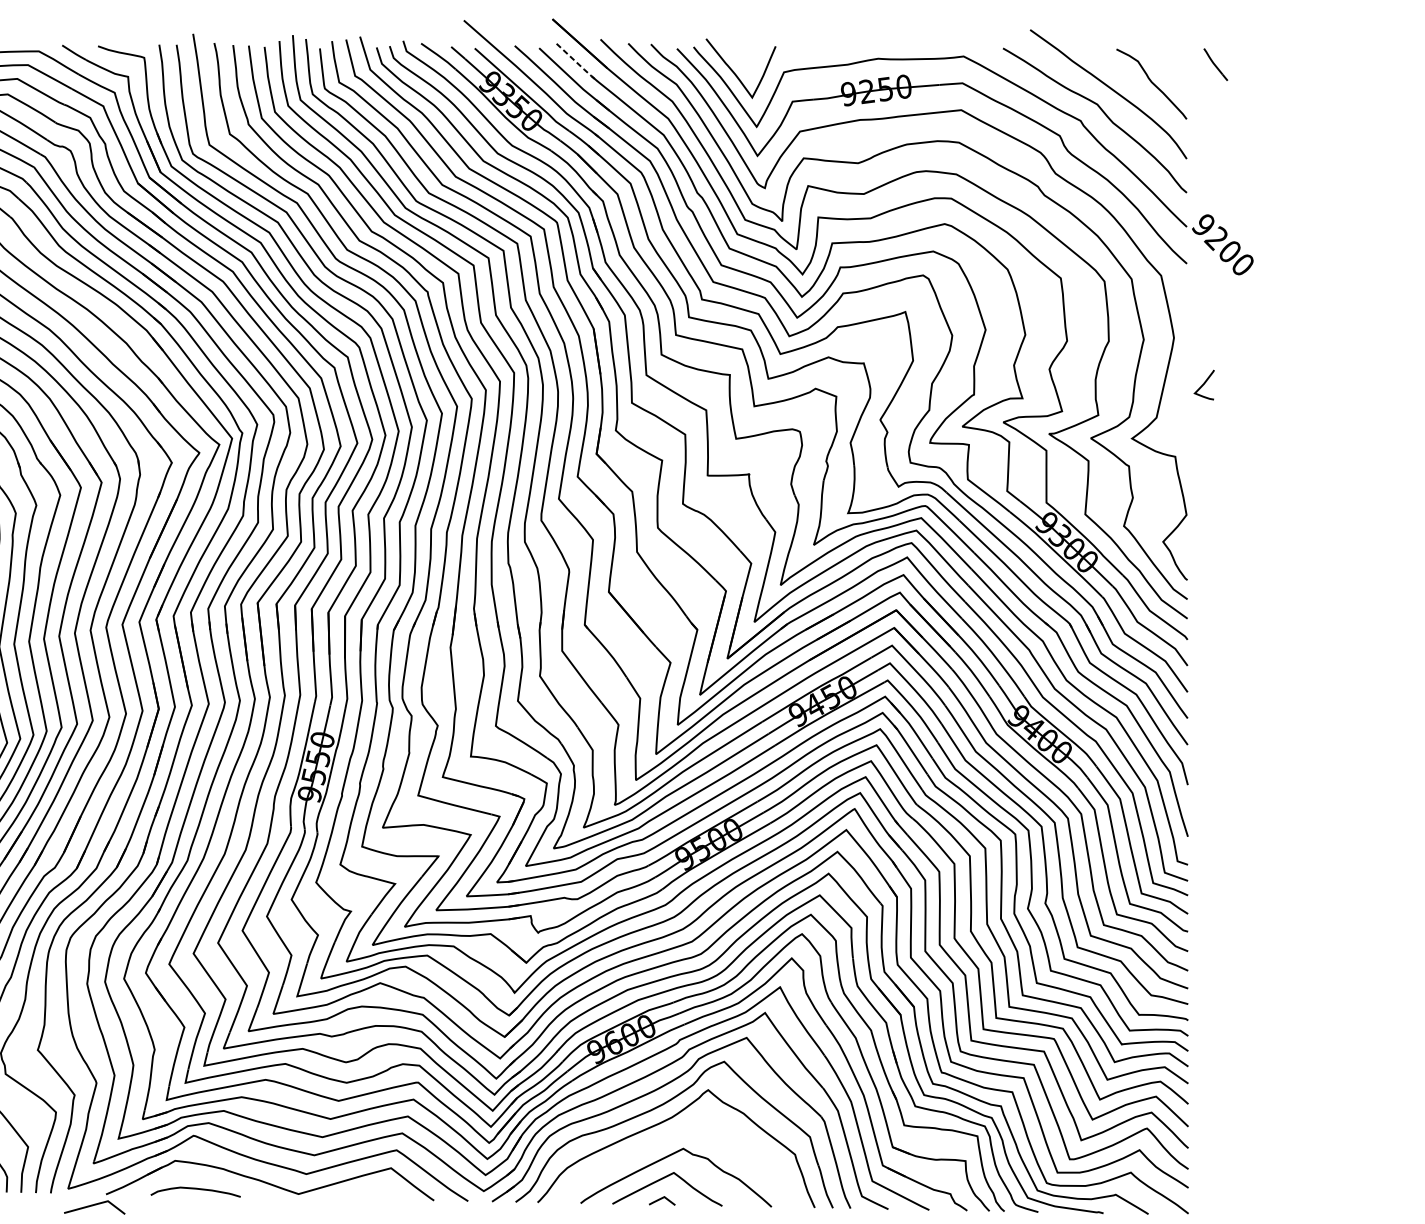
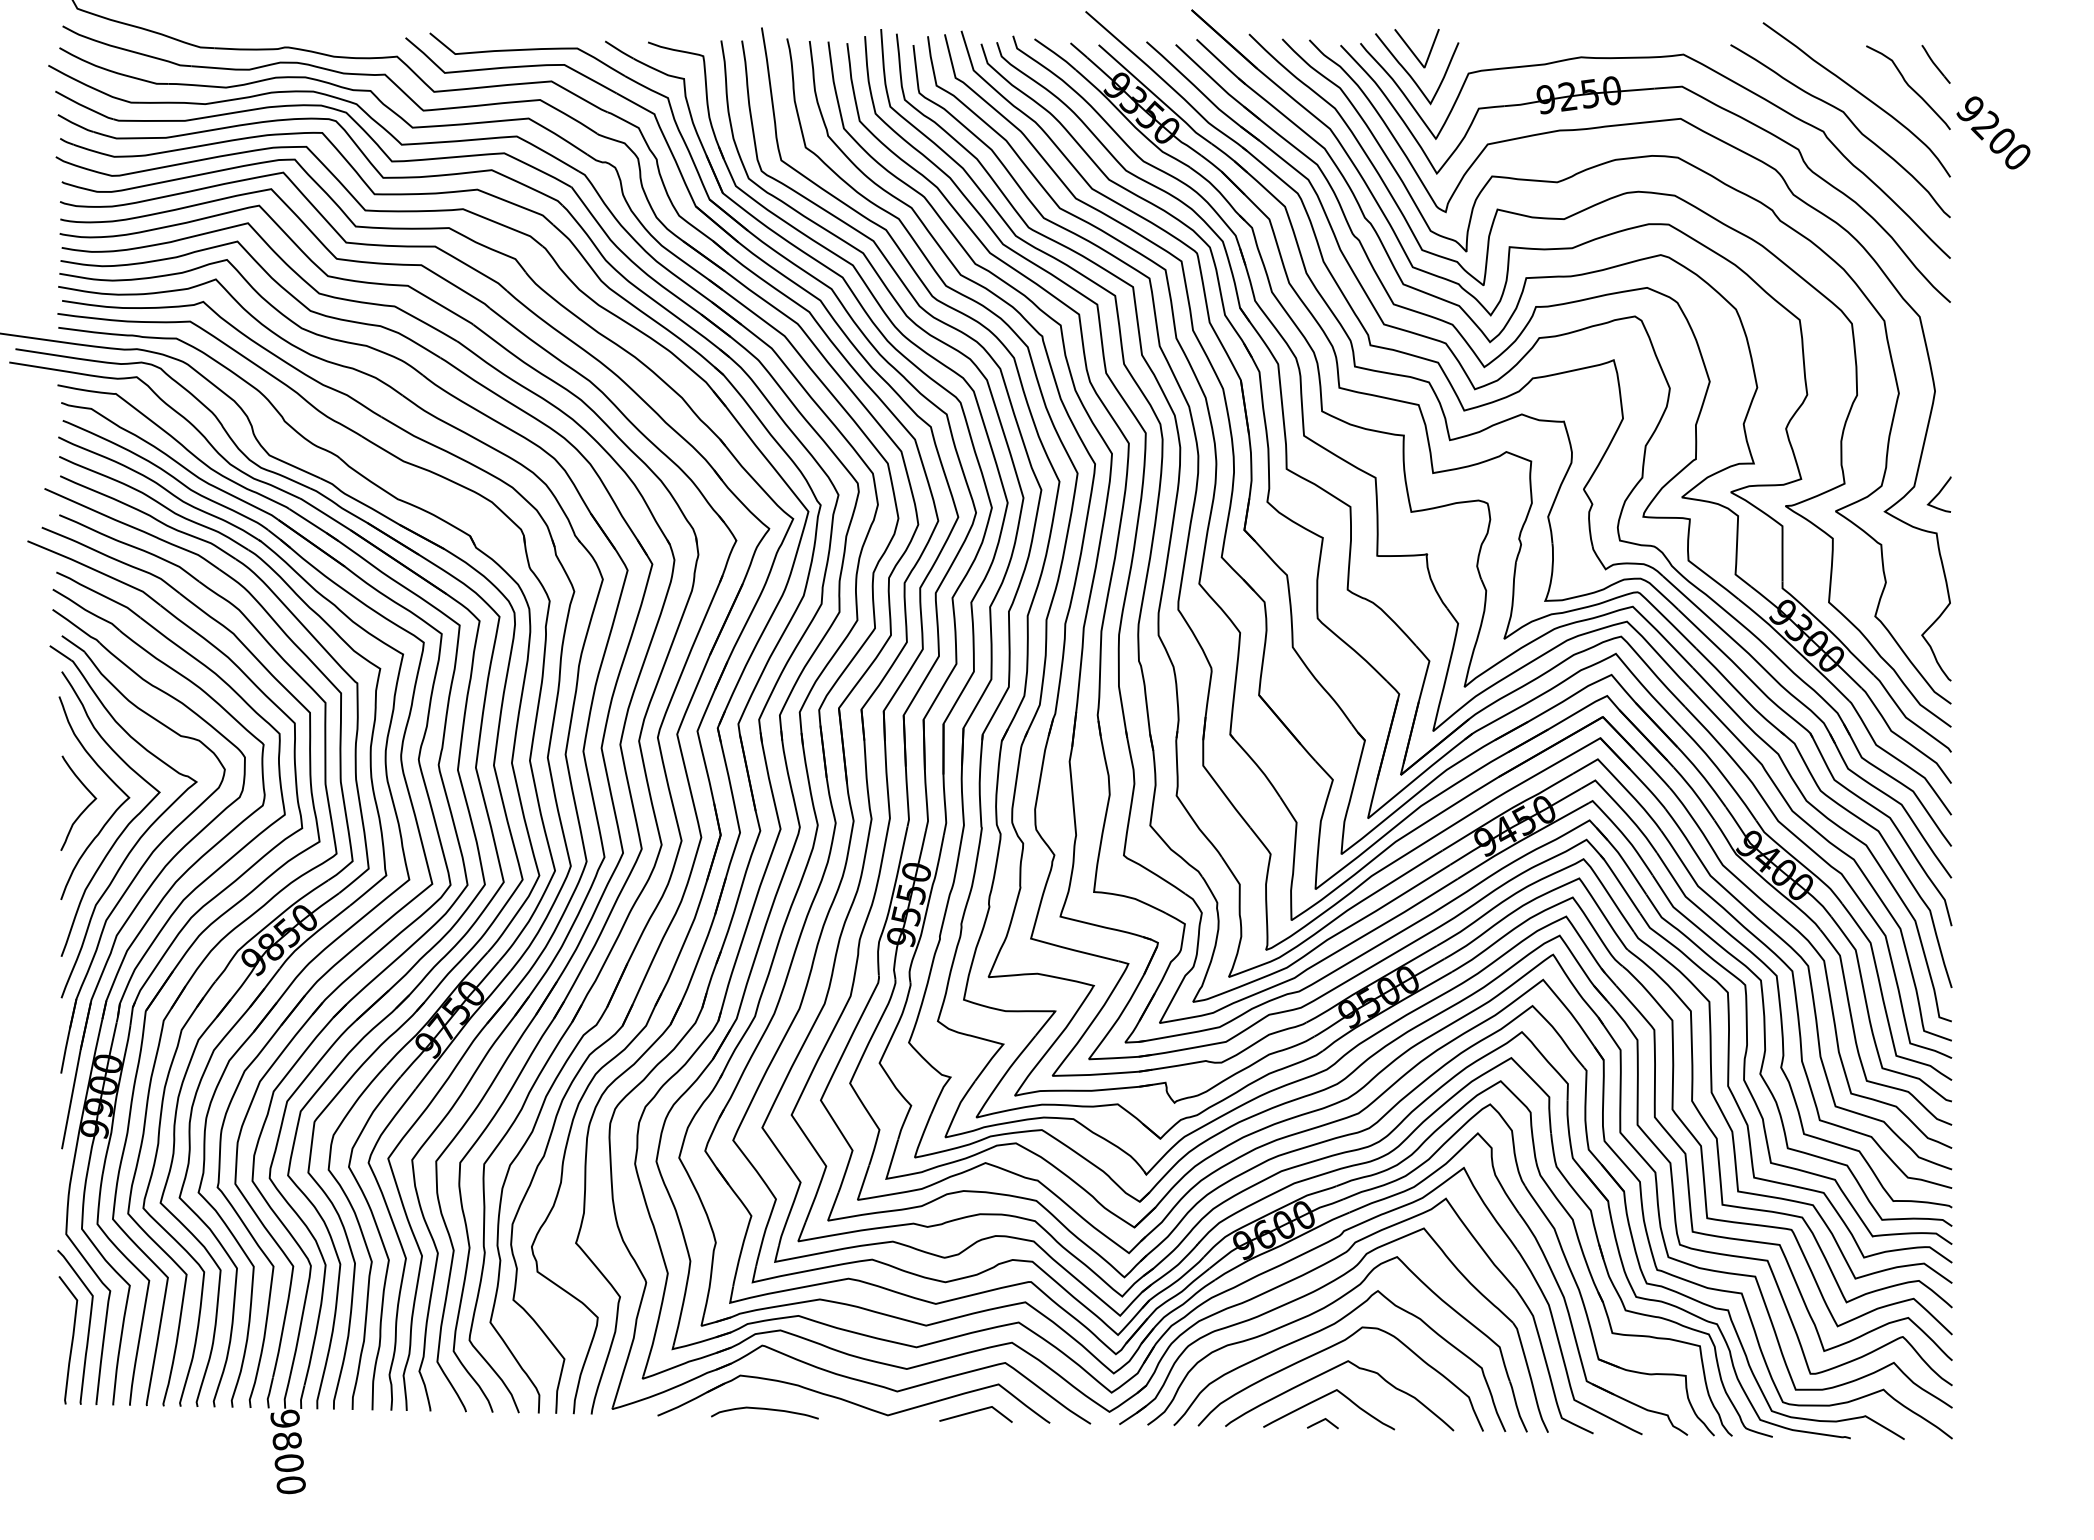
line: (737, 53) -> (1413, 51), added
line: (578, 63) -> (1222, 63), dashed -> solid
part: (1215, 64) -> (1935, 64), moved
text: (1222, 244) -> (1993, 132), moved
curve: (1203, 384) -> (1938, 494), moved
curve: (668, 1138) -> (1330, 1348), added
line: (94, 1205) -> (975, 1412), moved

